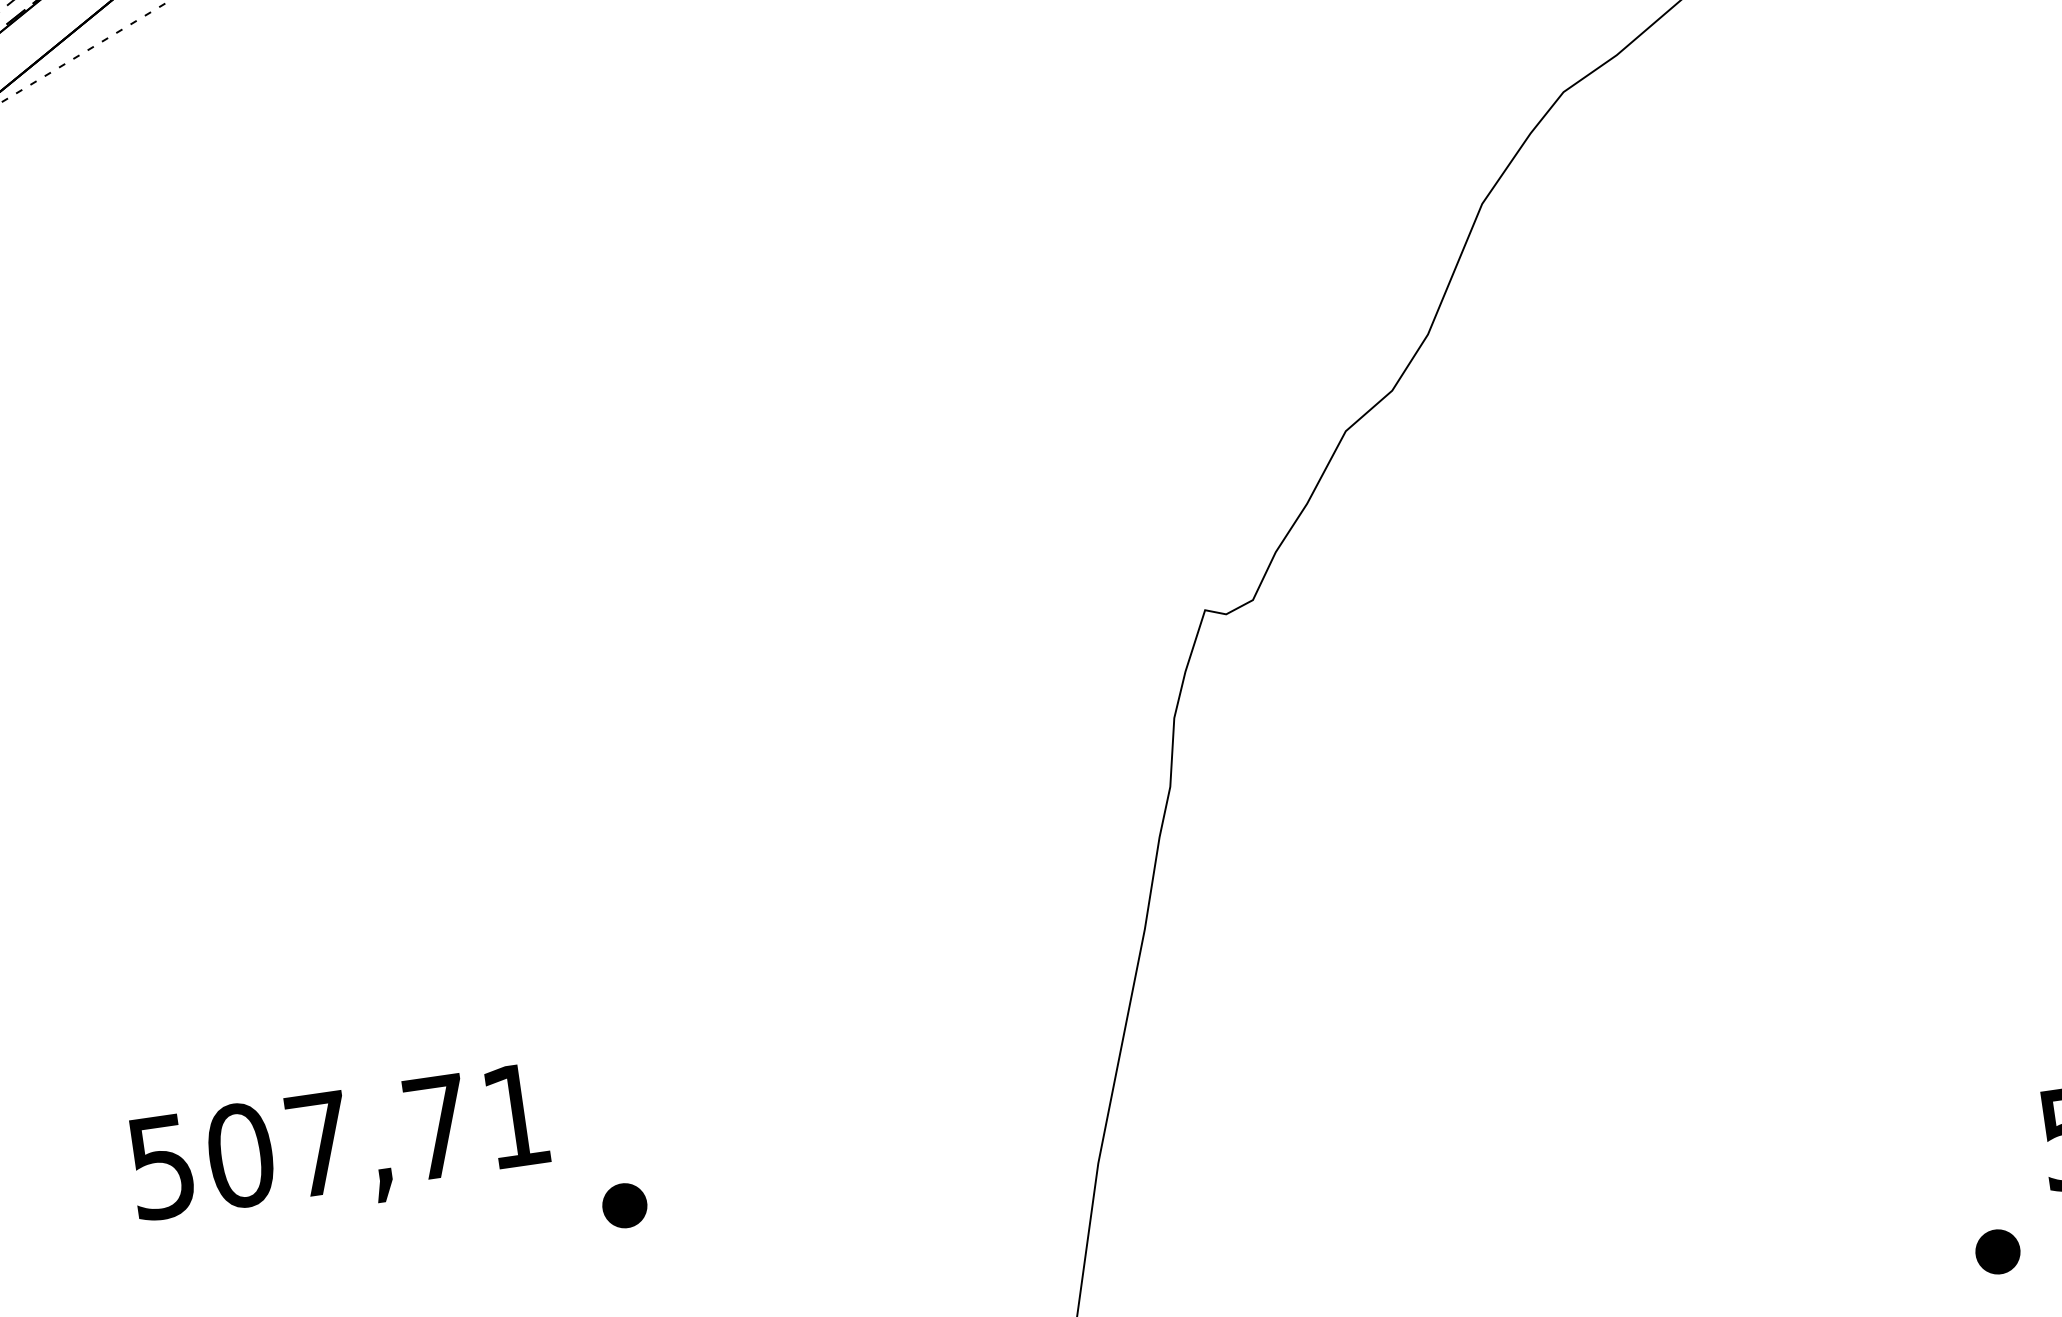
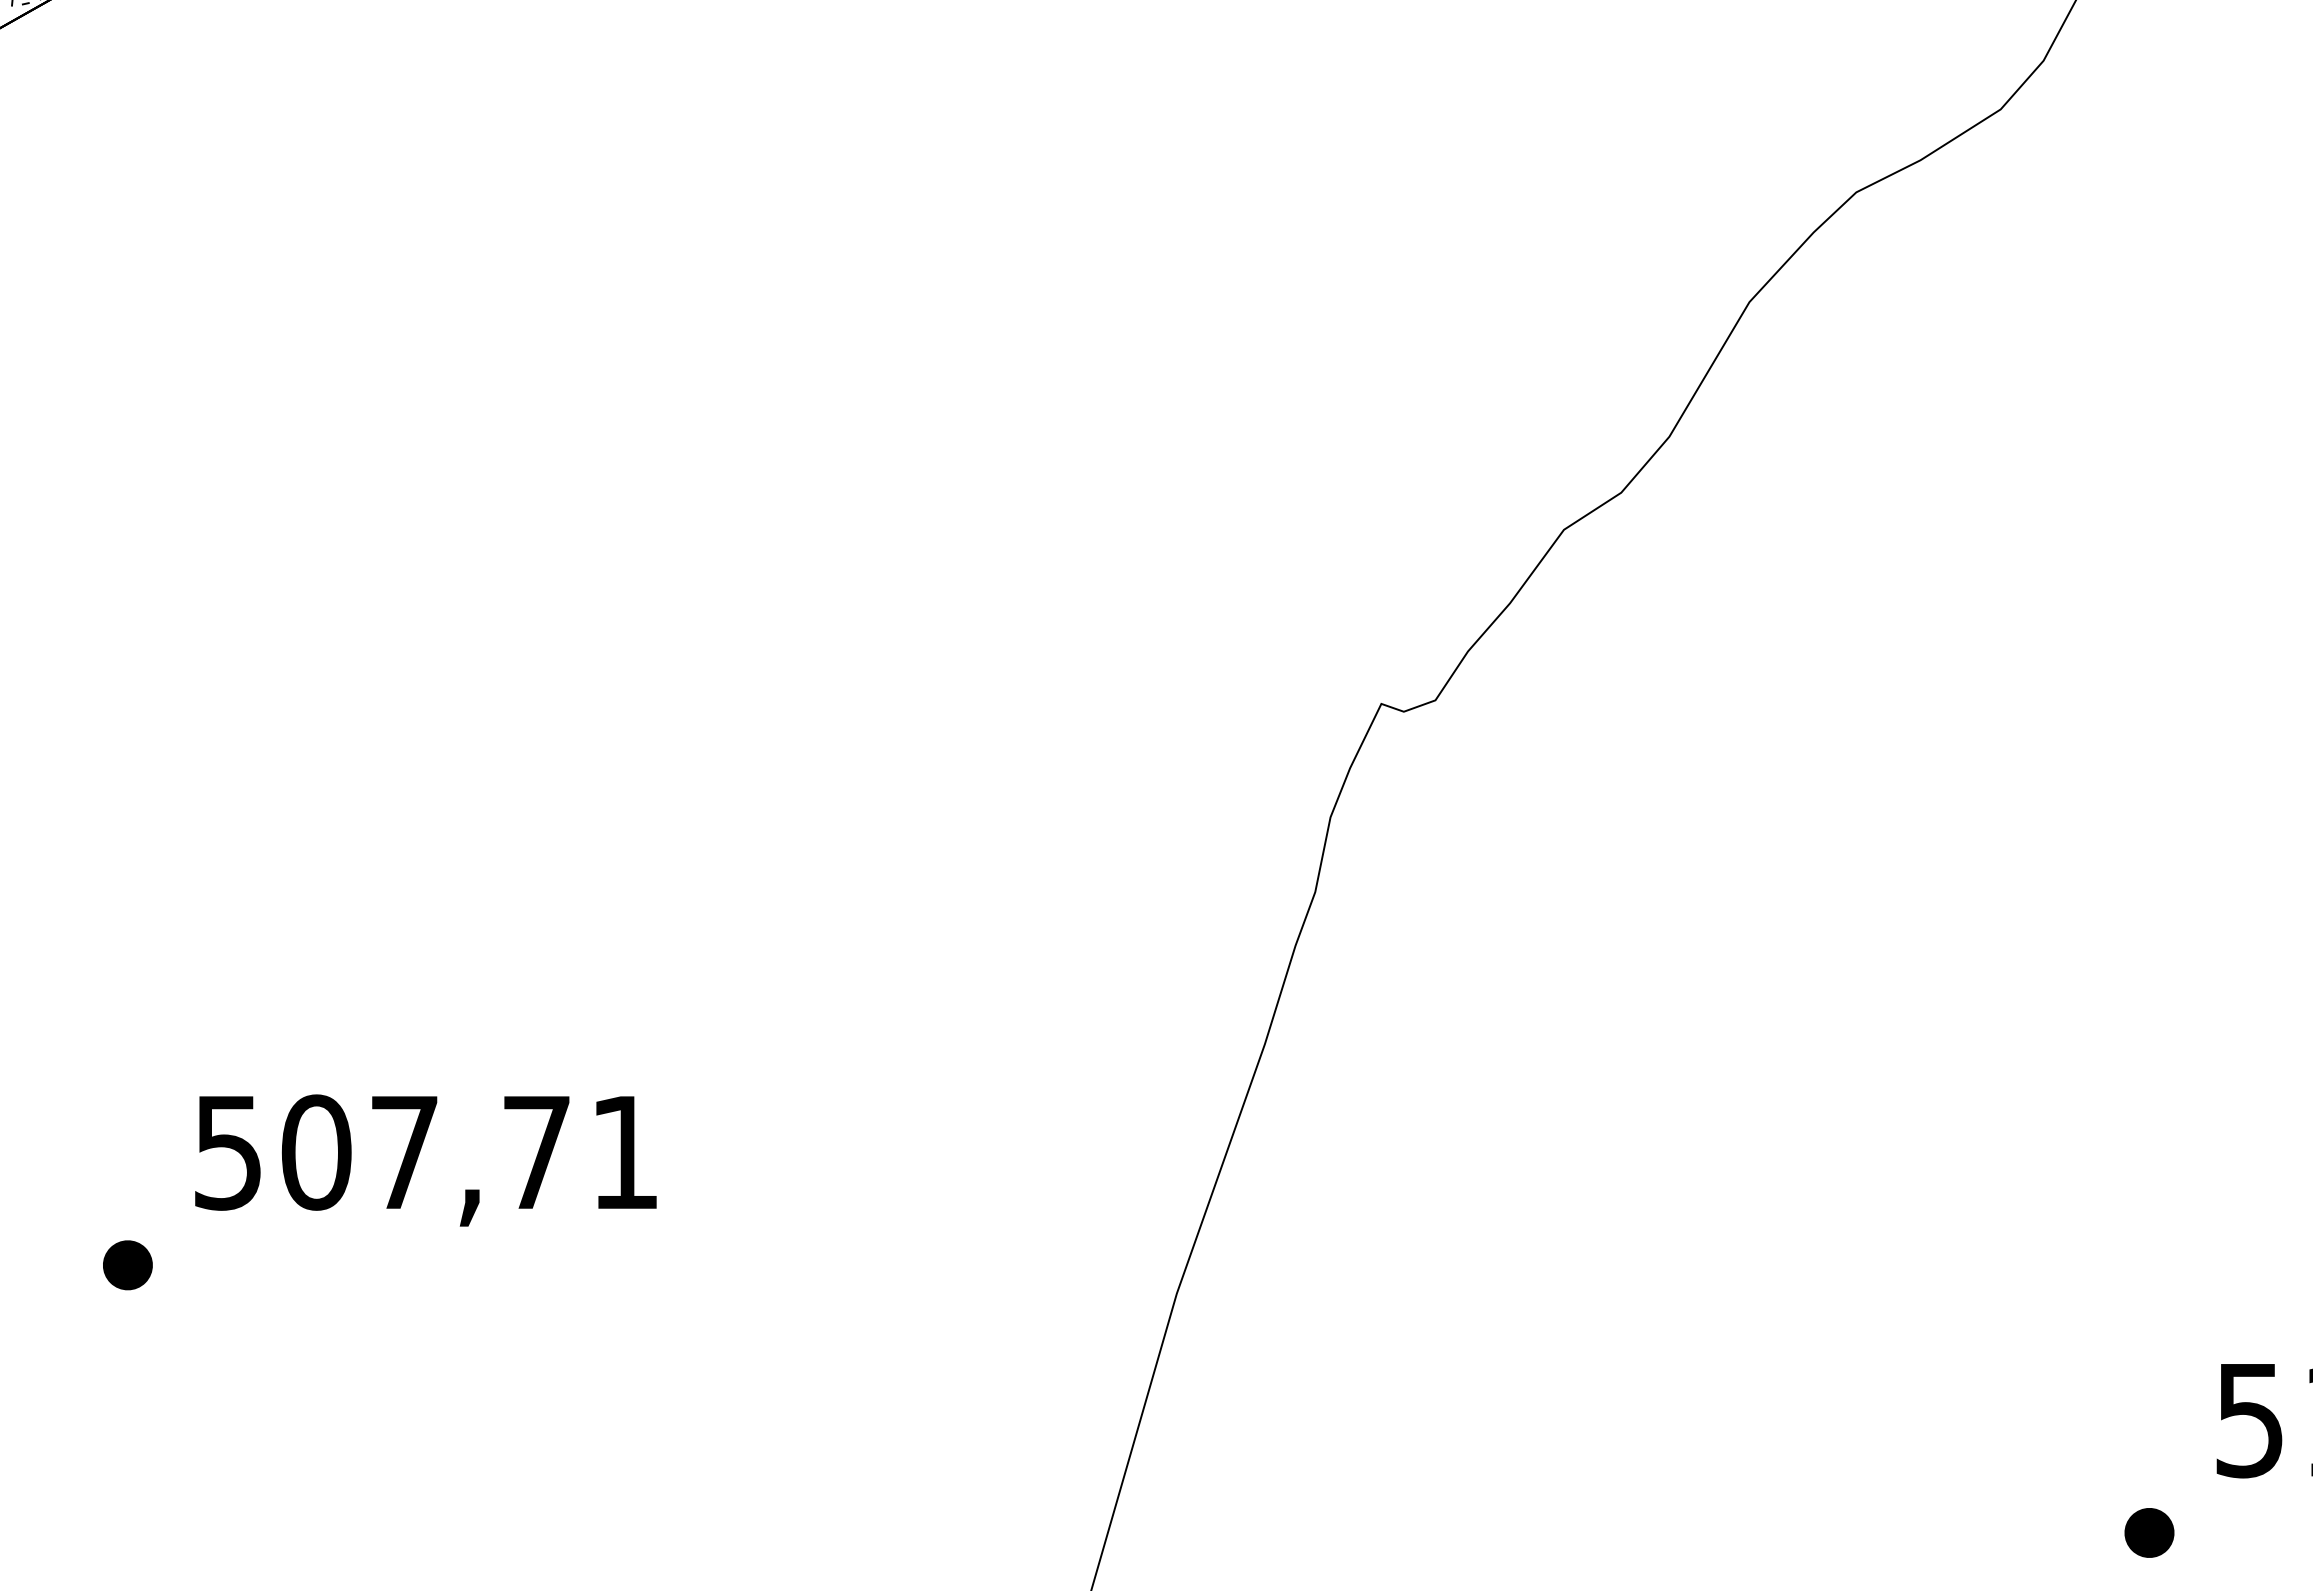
text: (339, 1148) -> (425, 1160), moved
part: (624, 1205) -> (127, 1265), moved

